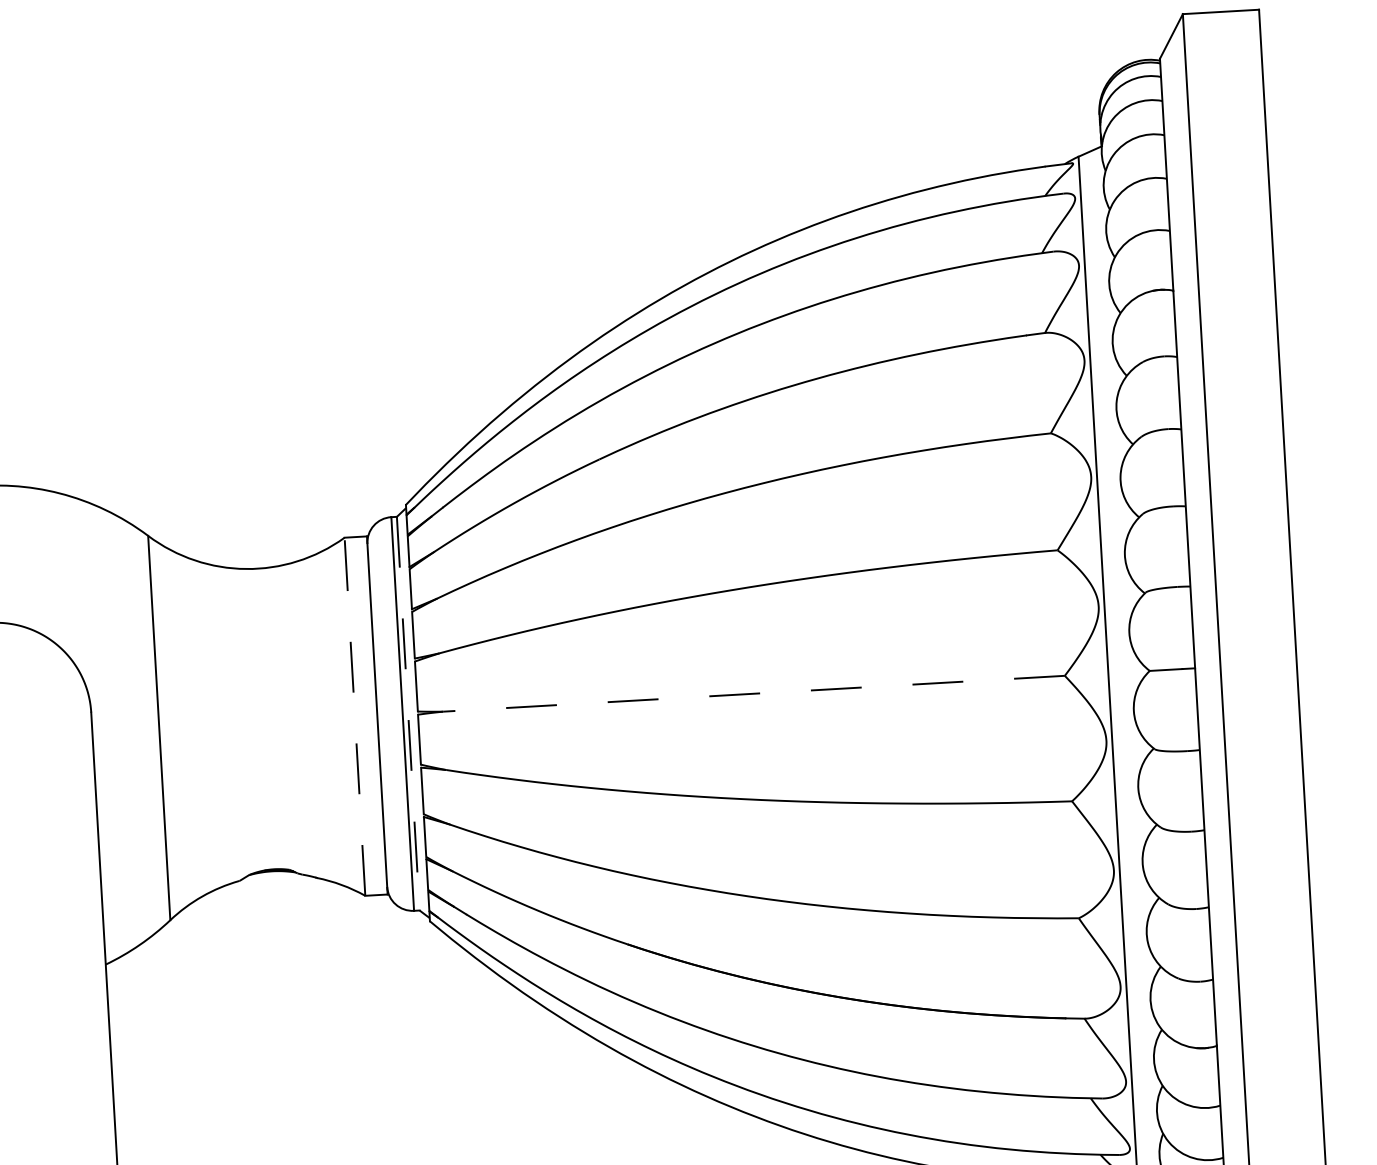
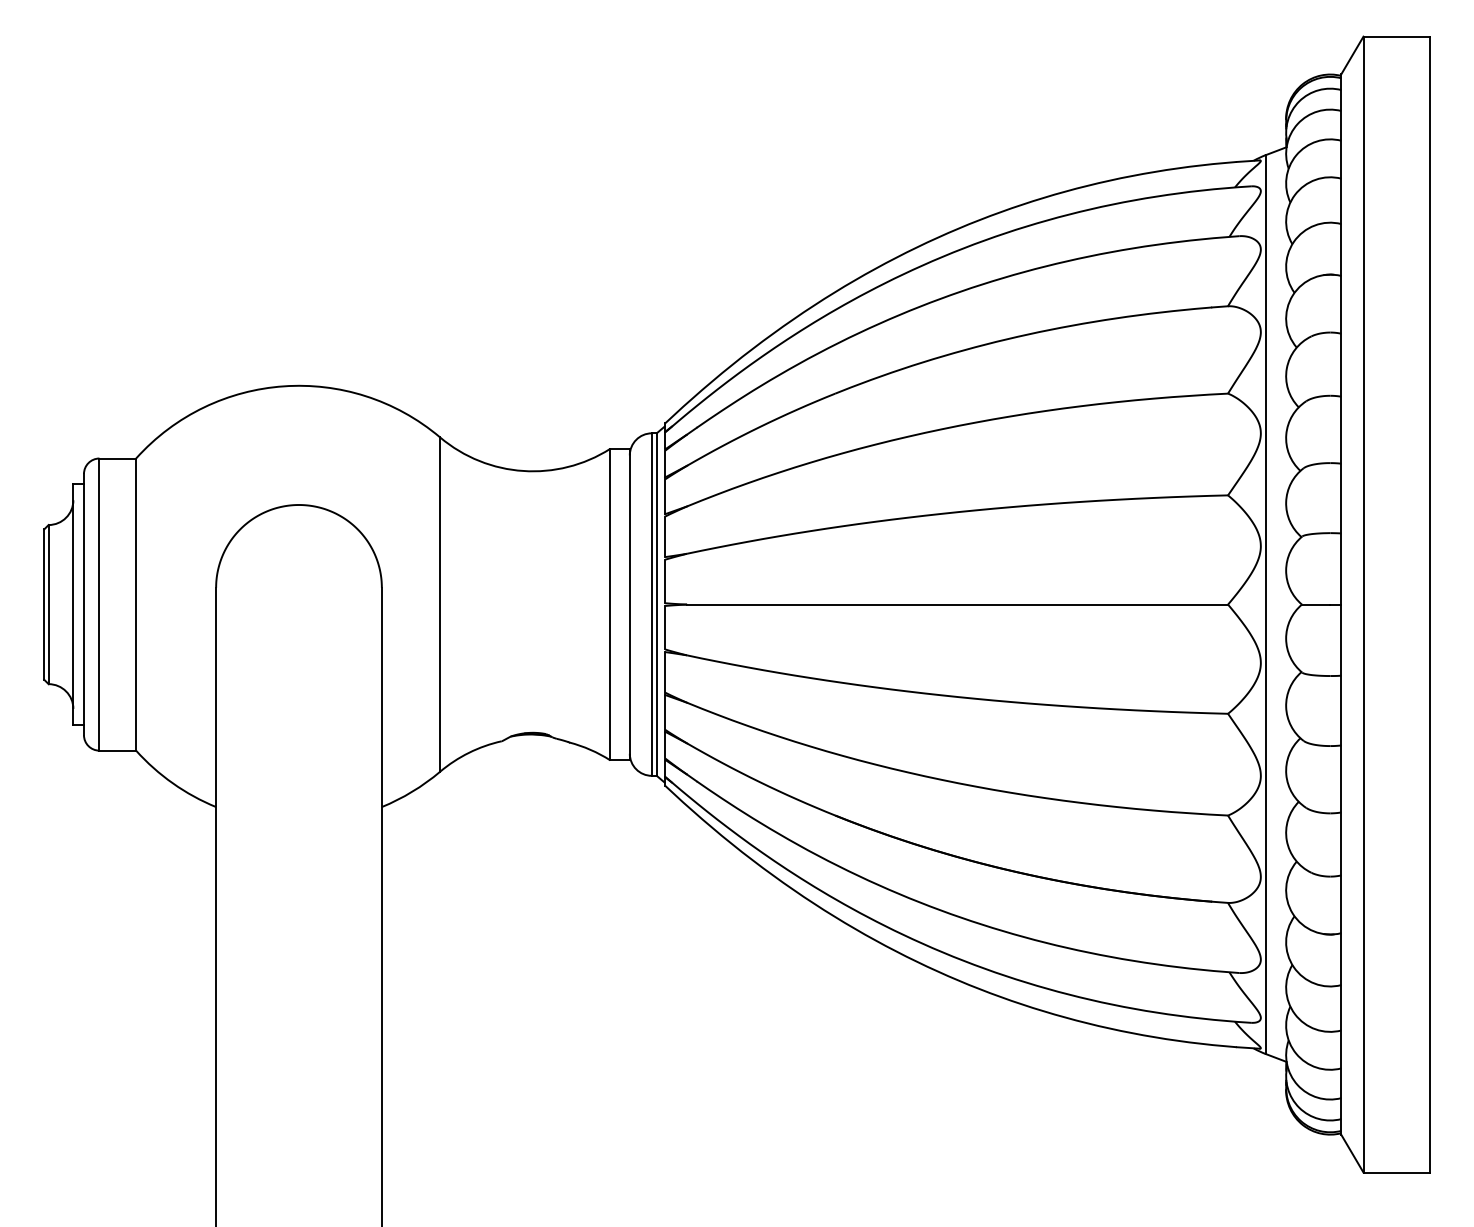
line: (753, 693) -> (957, 604), dashed -> solid
line: (408, 714) -> (656, 605), dashed -> solid
line: (355, 716) -> (610, 604), dashed -> solid

